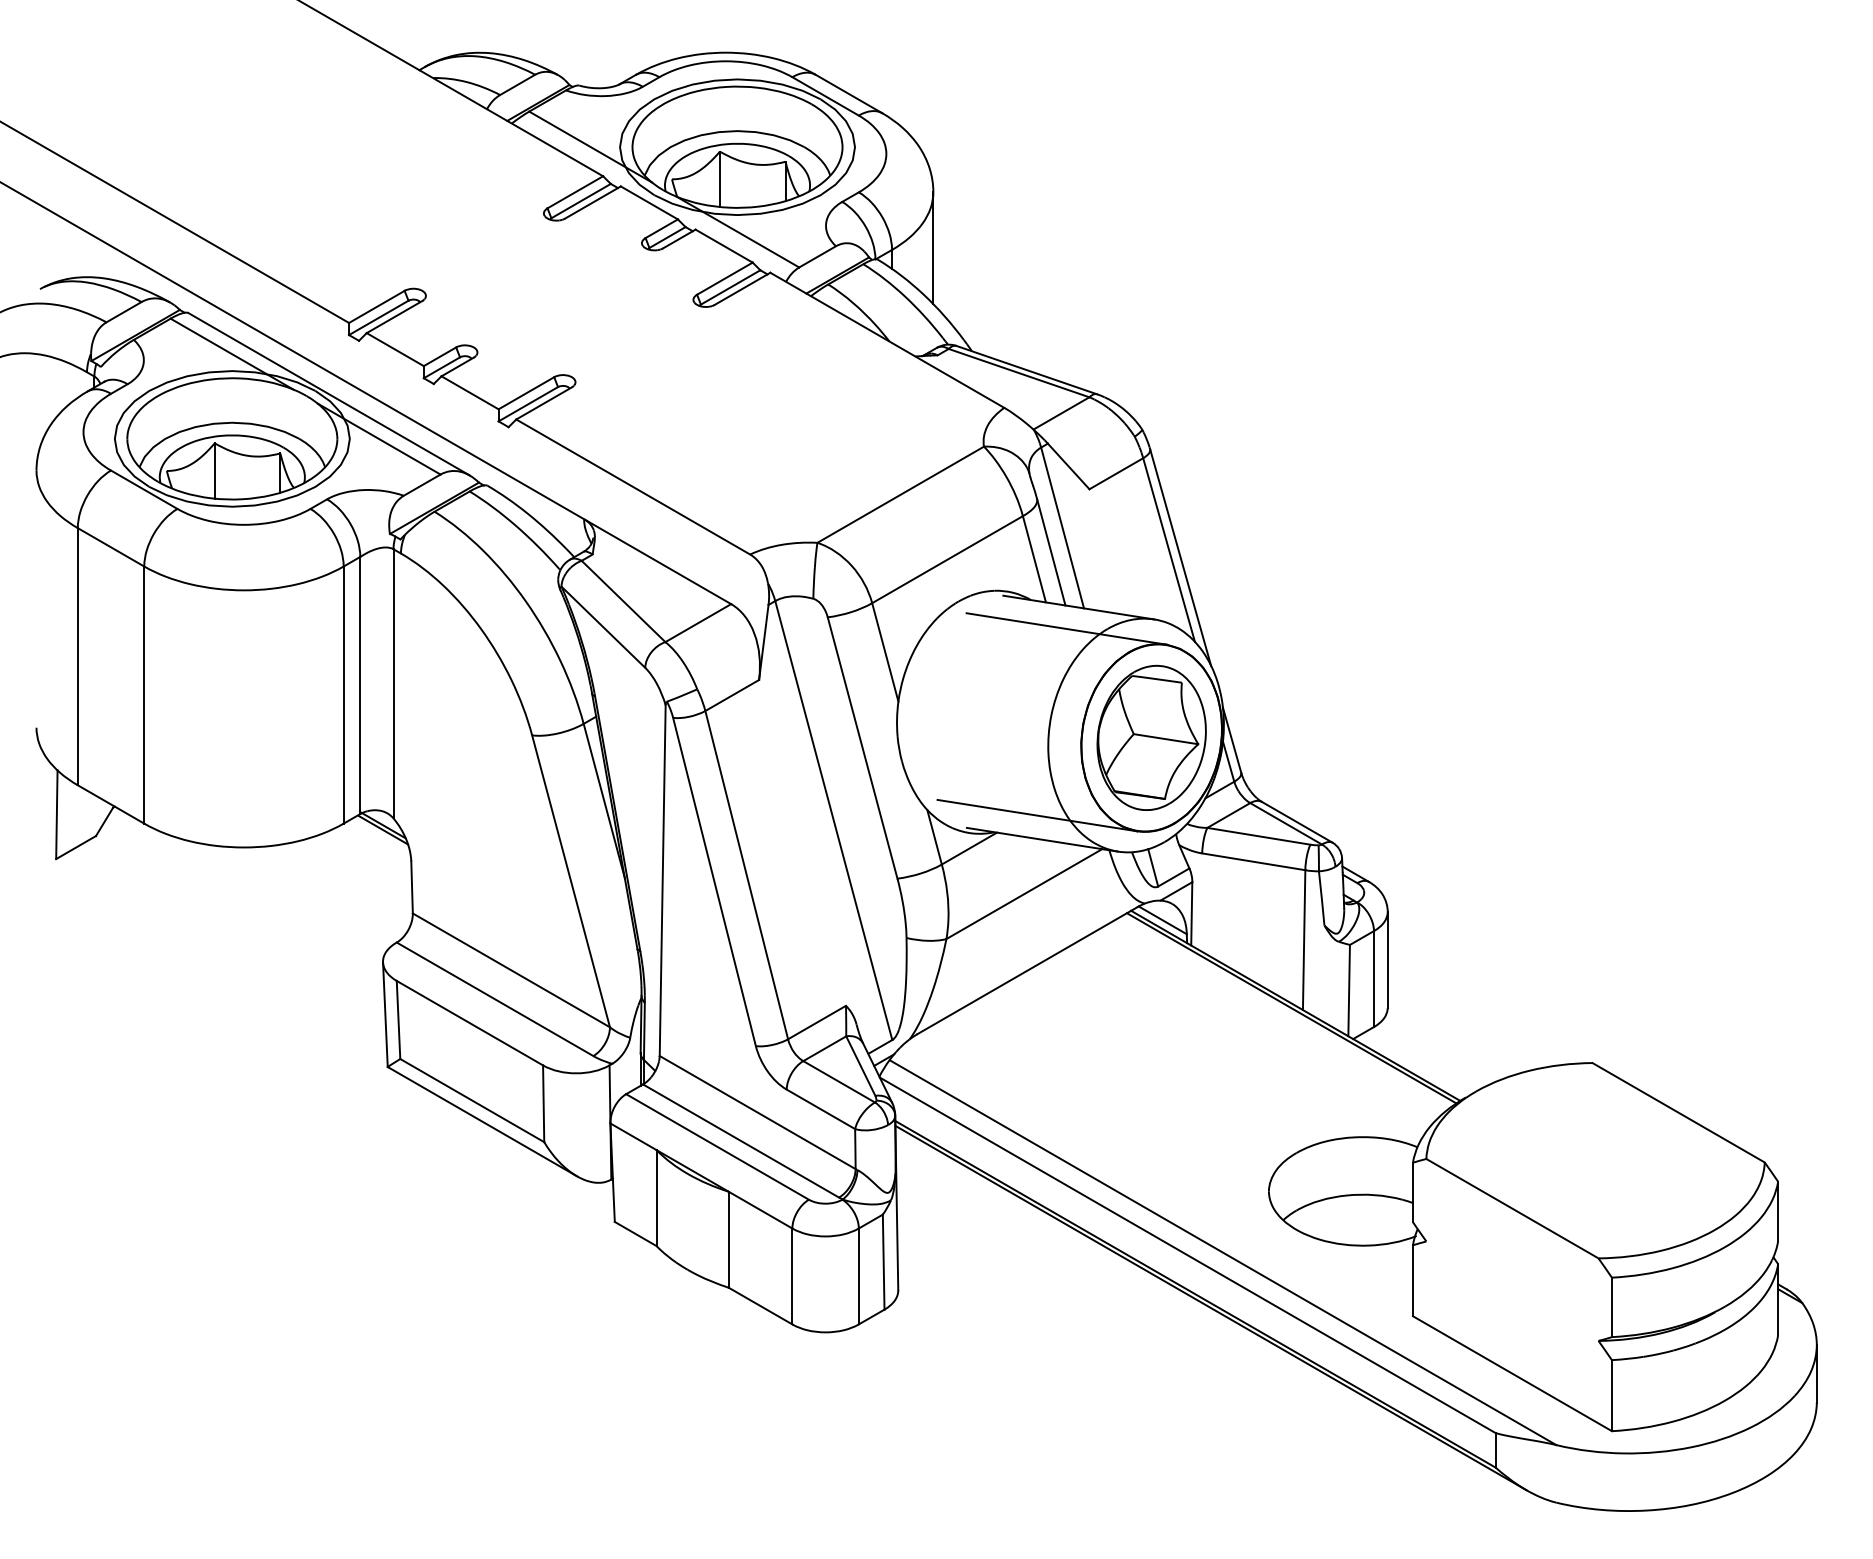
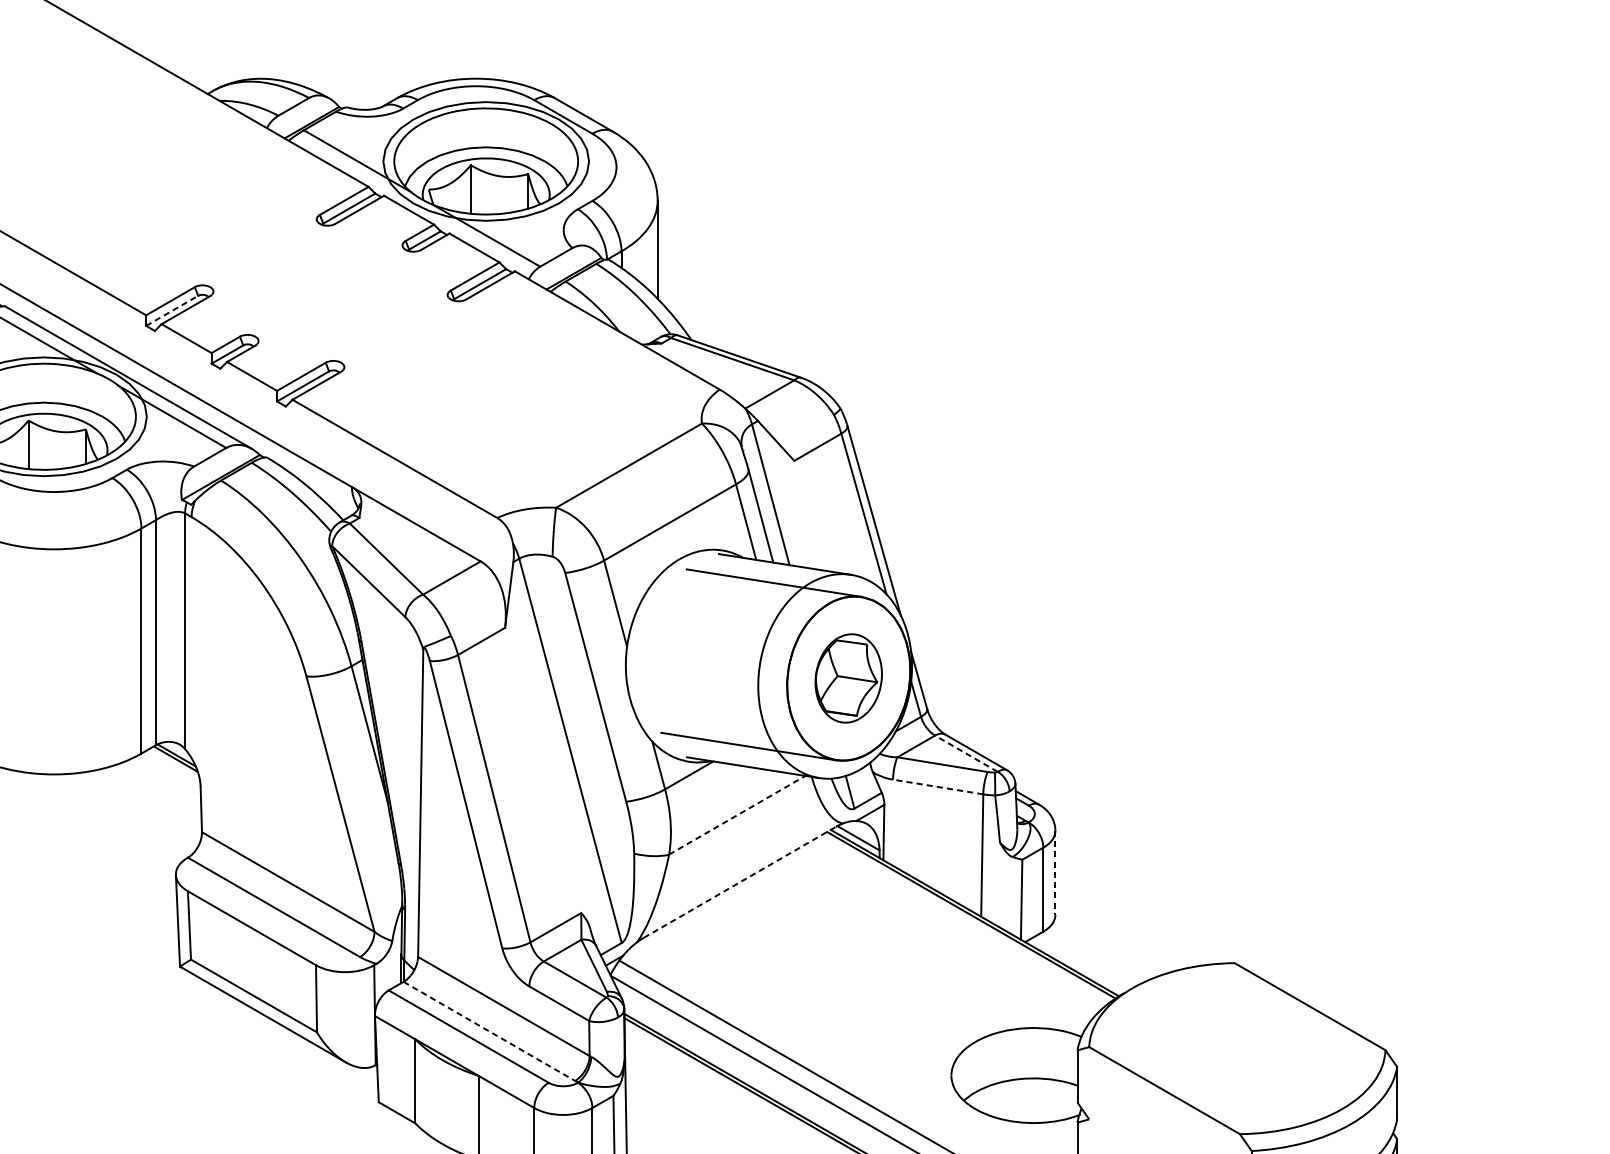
line: (379, 317) -> (172, 310), solid -> dashed
part: (1151, 737) -> (848, 678), size x0.7
line: (1285, 823) -> (965, 753), solid -> dashed
line: (1253, 861) -> (937, 786), solid -> dashed
line: (1024, 894) -> (737, 815), solid -> dashed
line: (1387, 959) -> (1055, 872), solid -> dashed
line: (1027, 970) -> (740, 882), solid -> dashed
line: (741, 1141) -> (489, 1031), solid -> dashed

